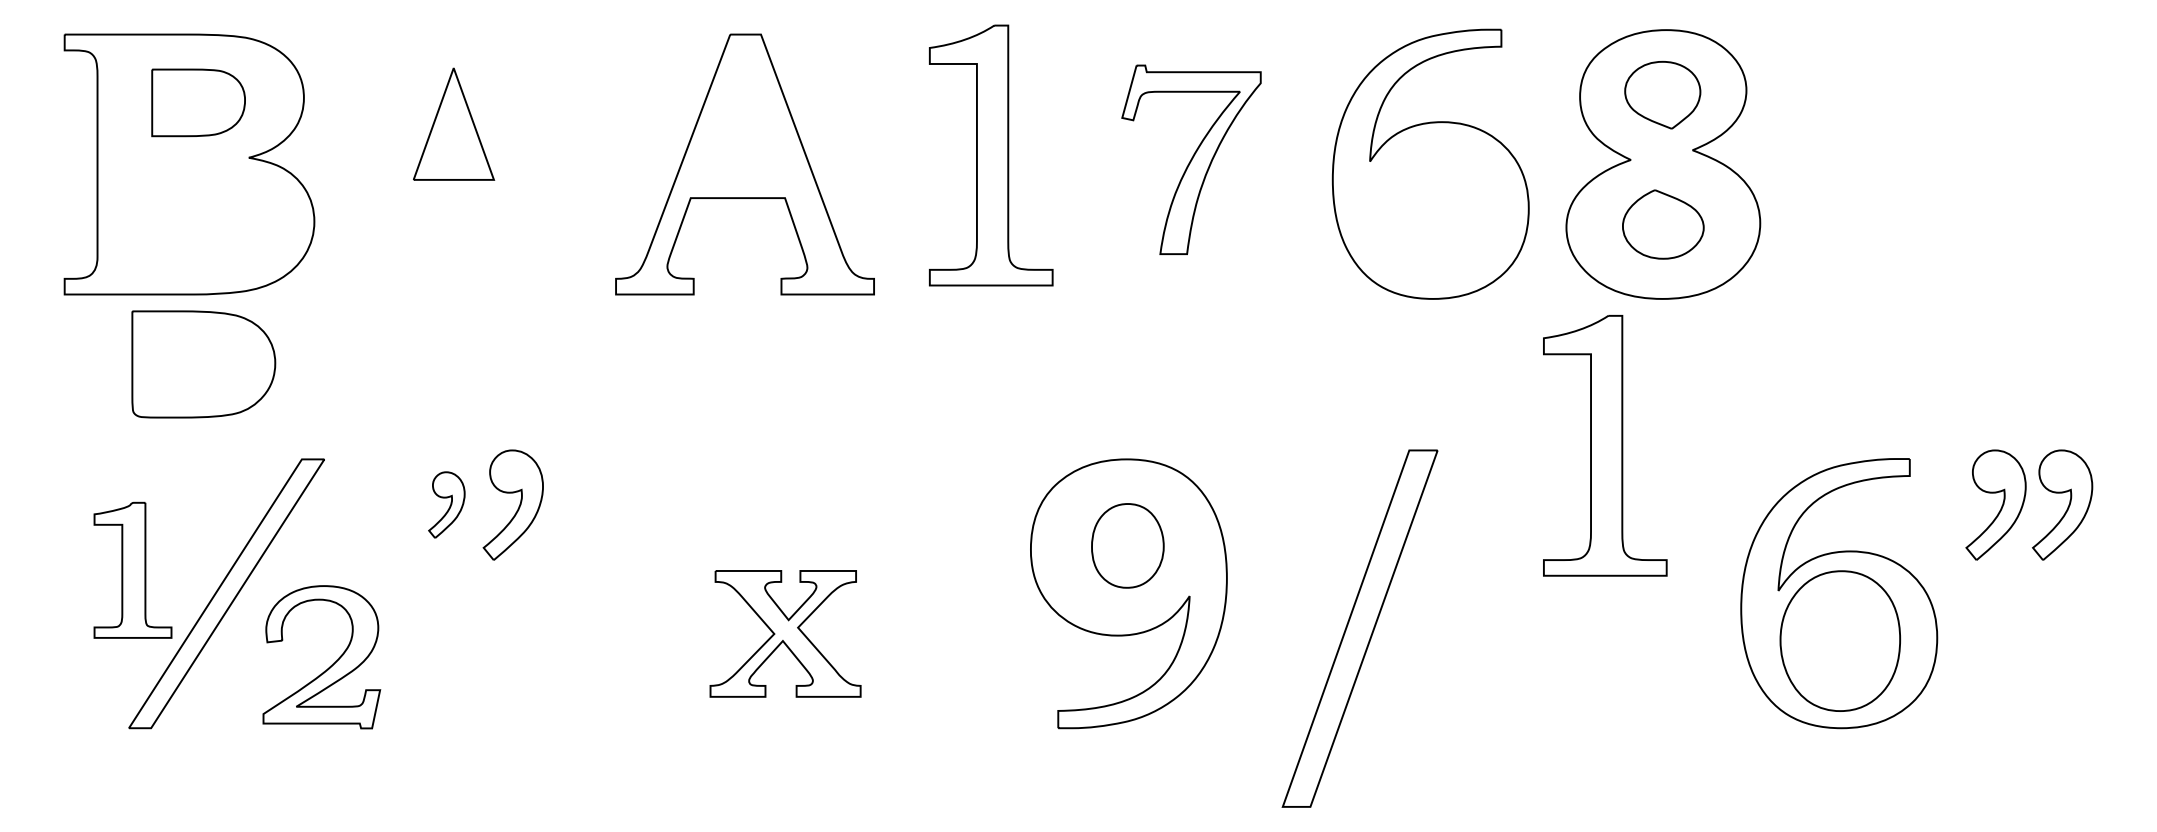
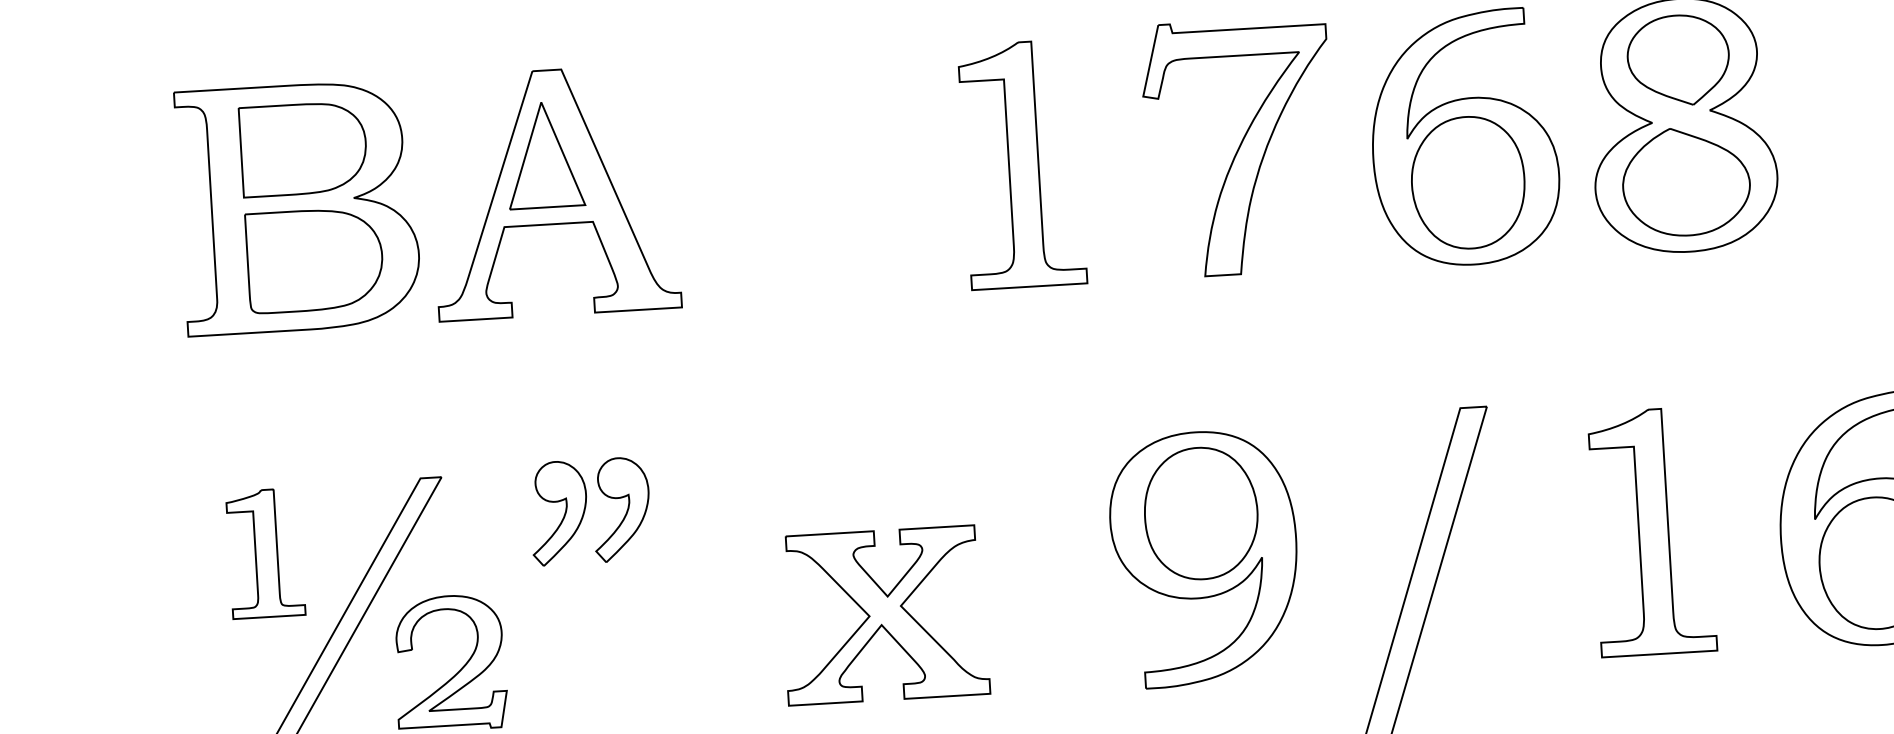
part: (1662, 94) -> (1678, 59), size x1.43
part: (198, 102) -> (303, 148), size x1.43
part: (991, 155) -> (1022, 164), moved
part: (1191, 159) -> (1239, 147), size x1.43
part: (744, 164) -> (553, 192), moved
part: (1431, 211) -> (1467, 182), added
part: (1663, 224) -> (1686, 181), size x1.67
part: (203, 364) -> (314, 260), moved
part: (1605, 445) -> (1652, 531), moved
part: (446, 504) -> (558, 512), size x1.67
part: (1127, 545) -> (1200, 513), size x1.67
part: (132, 569) -> (265, 552), moved
part: (785, 633) -> (884, 614), size x1.43

